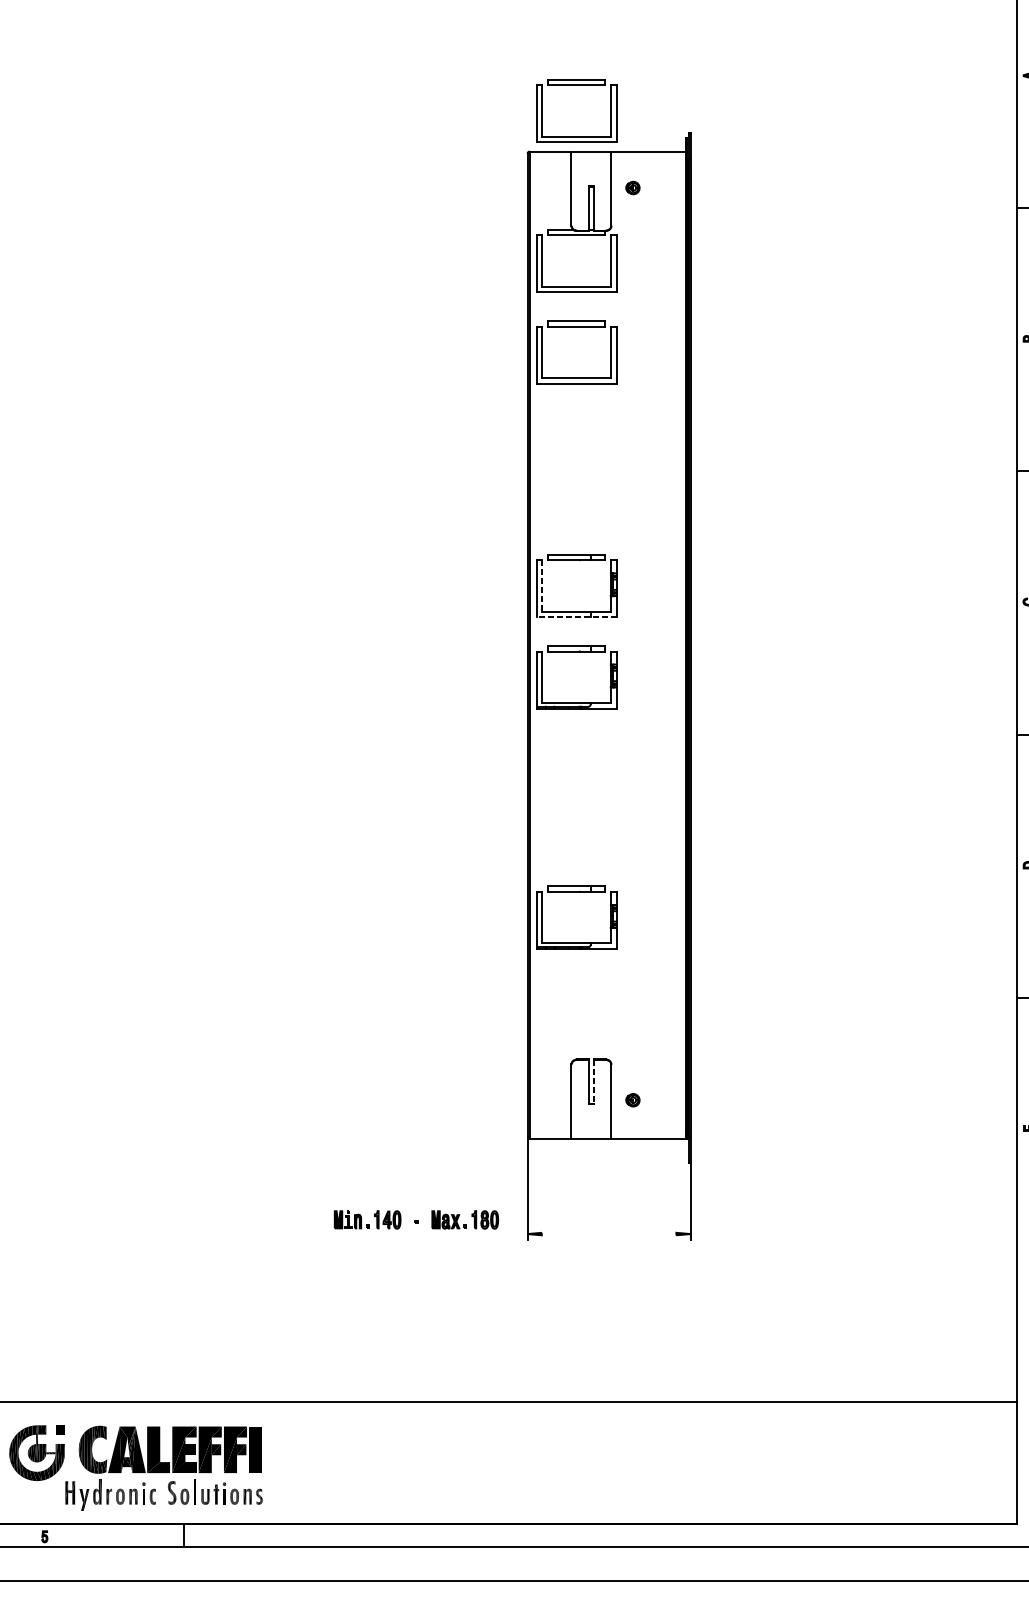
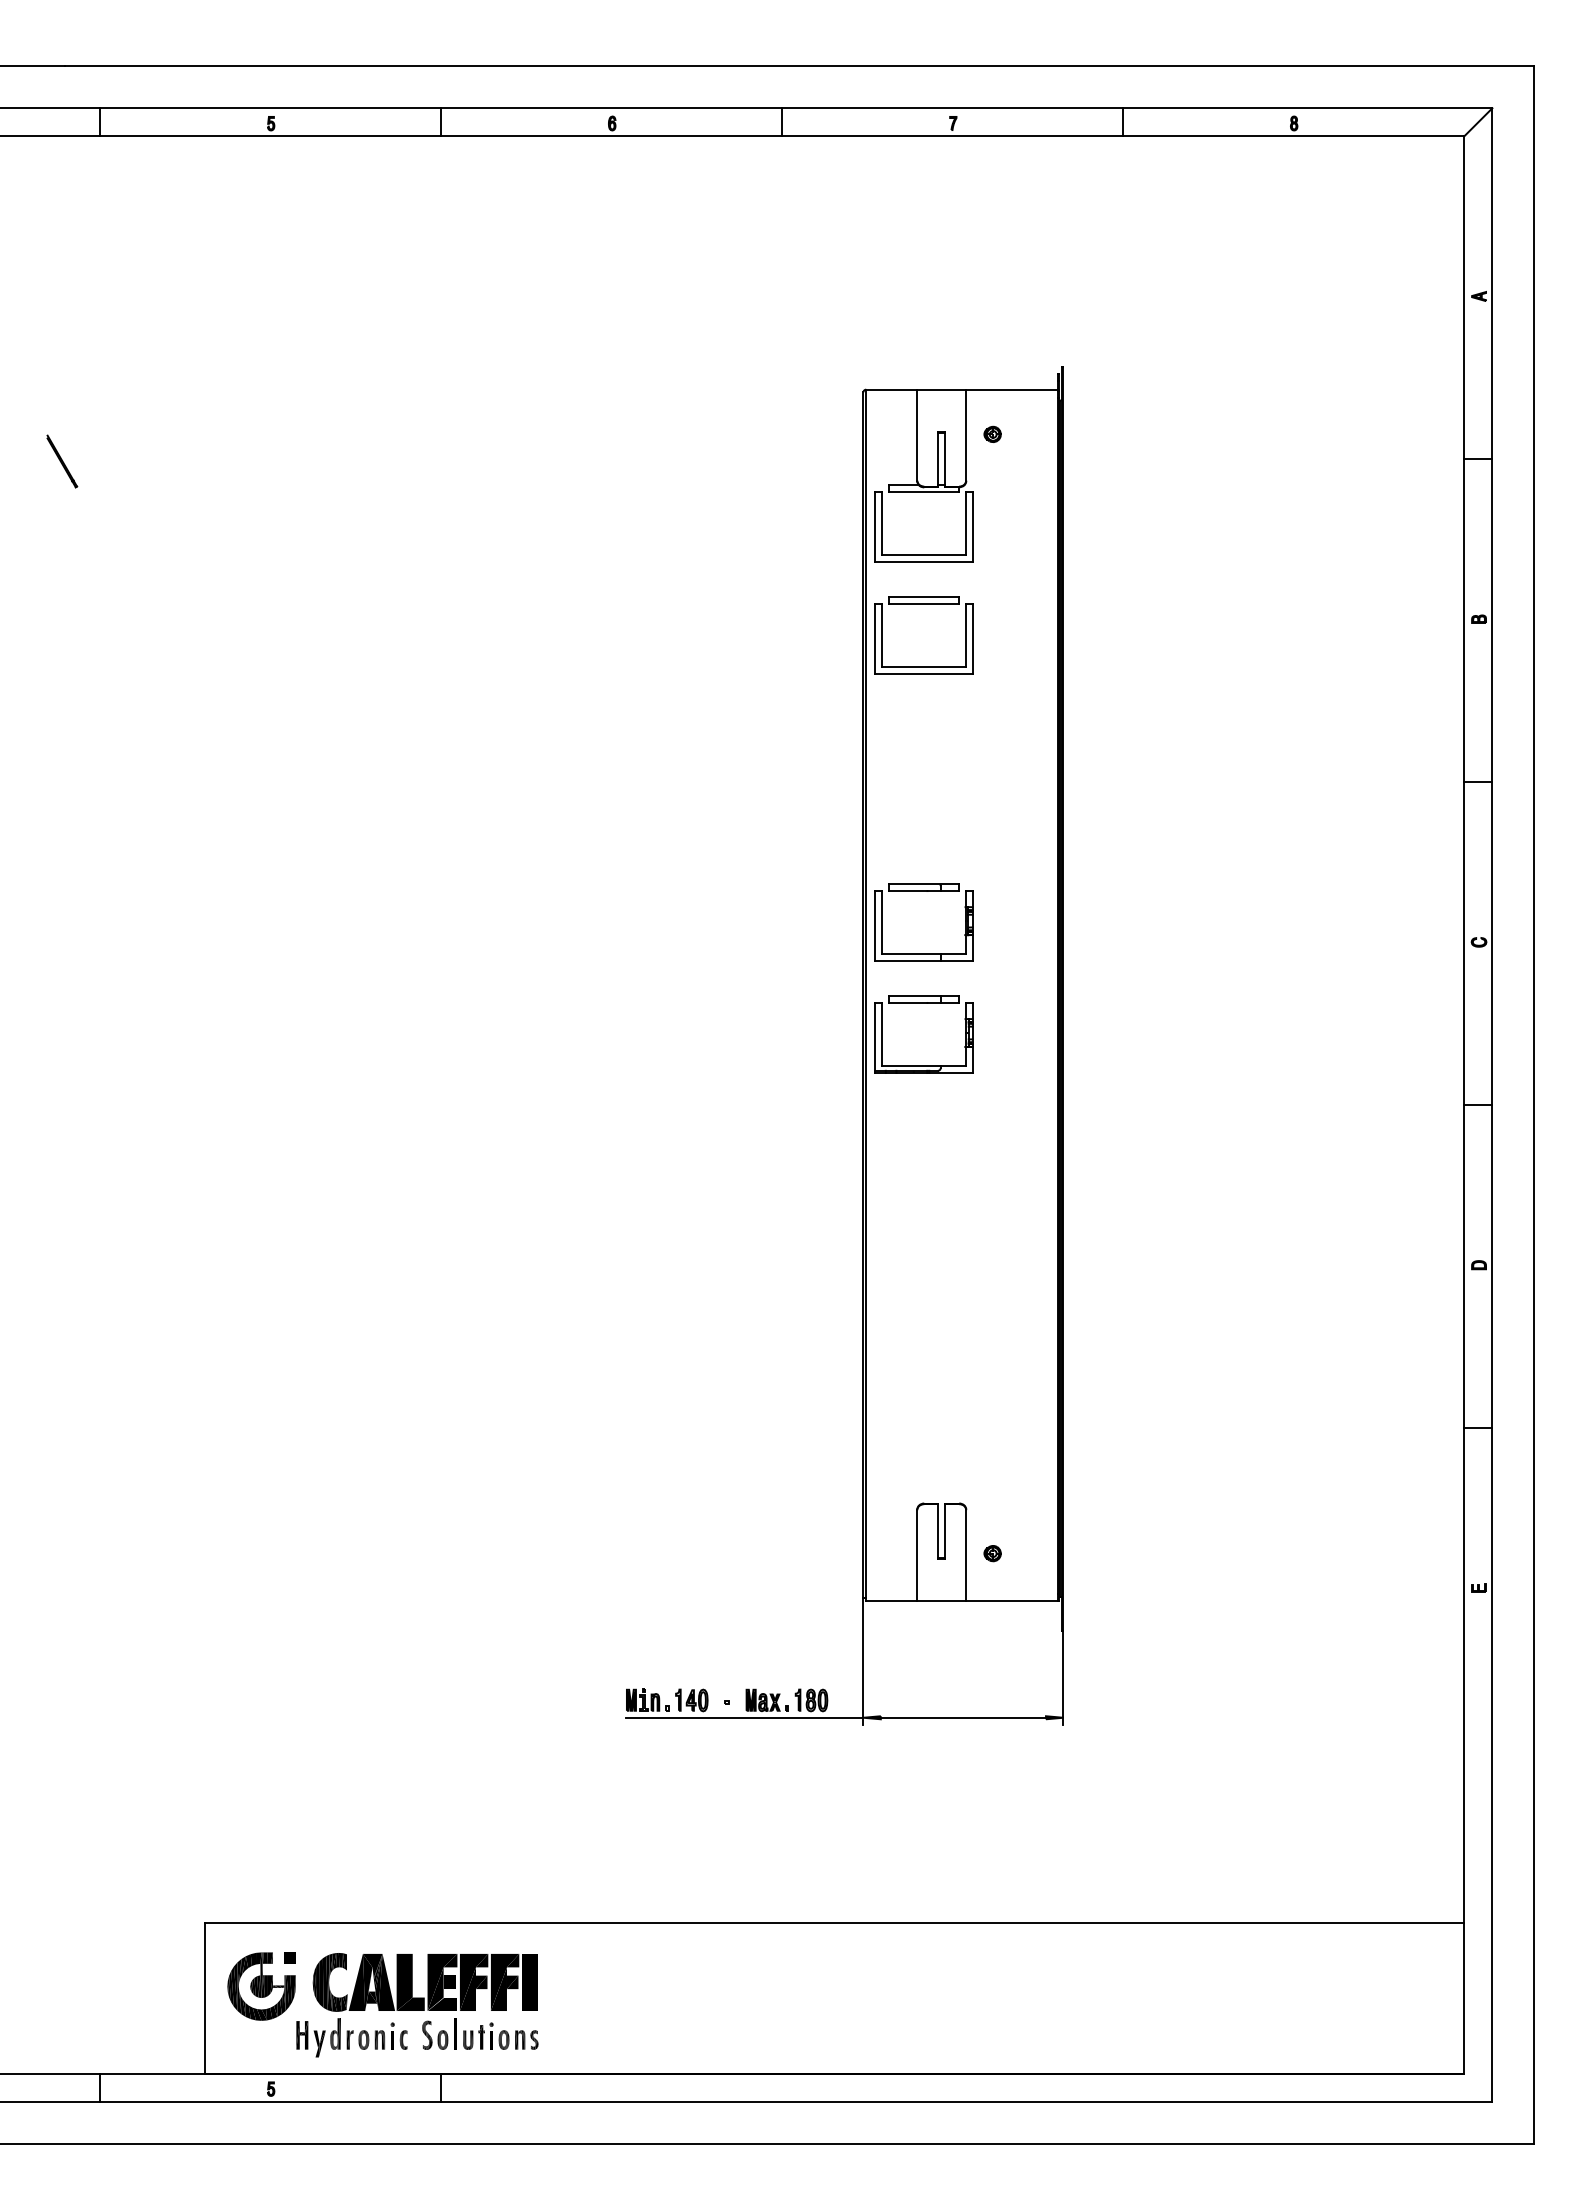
part: (576, 85) -> (923, 308), removed
line: (542, 586) -> (881, 923), dashed -> solid
line: (576, 617) -> (923, 961), dashed -> solid
part: (576, 892) -> (923, 1298), removed
line: (594, 1082) -> (945, 1531), dashed -> solid
line: (430, 1233) -> (744, 1717), added
line: (609, 1233) -> (963, 1717), added

